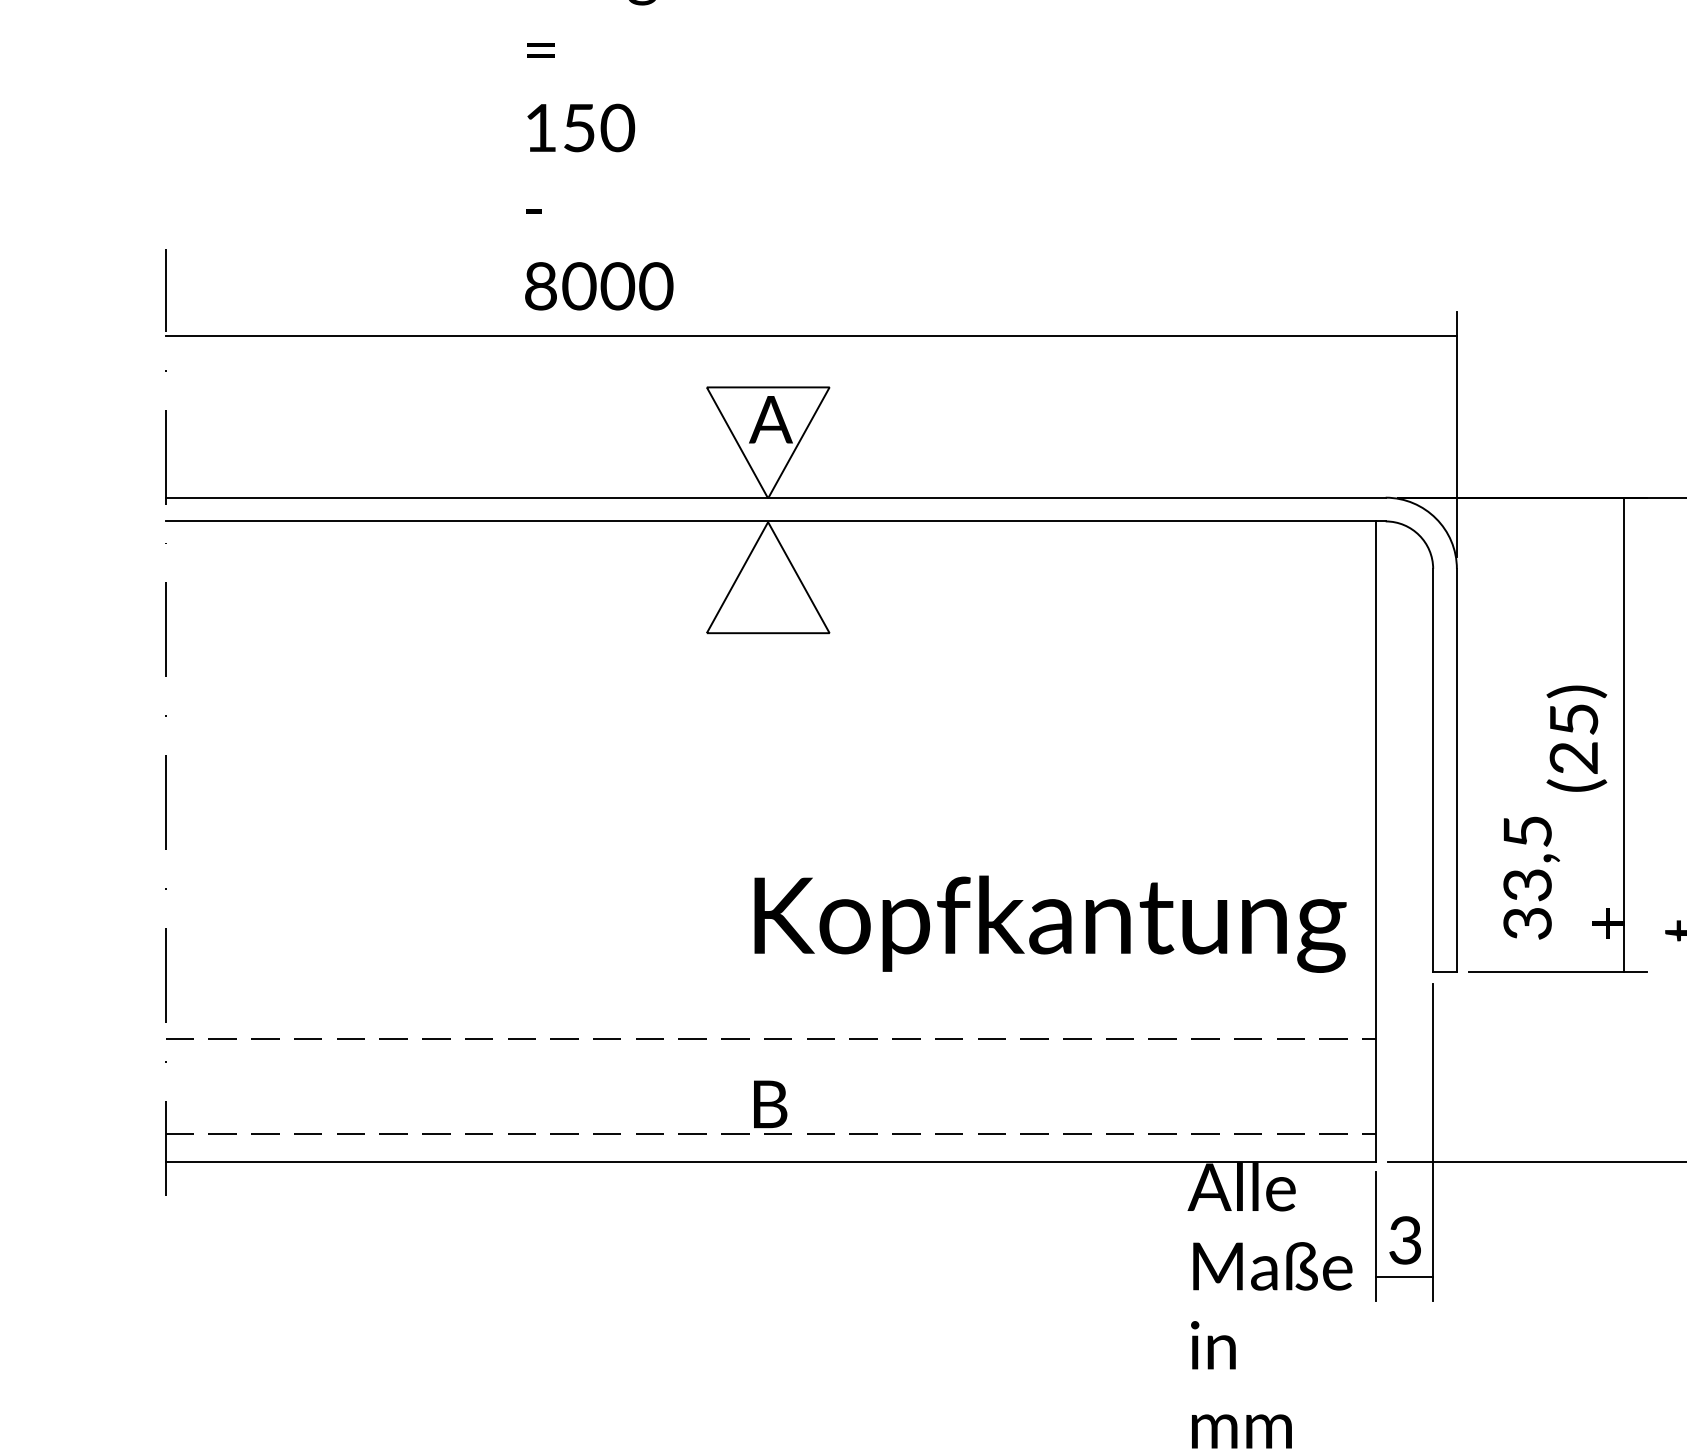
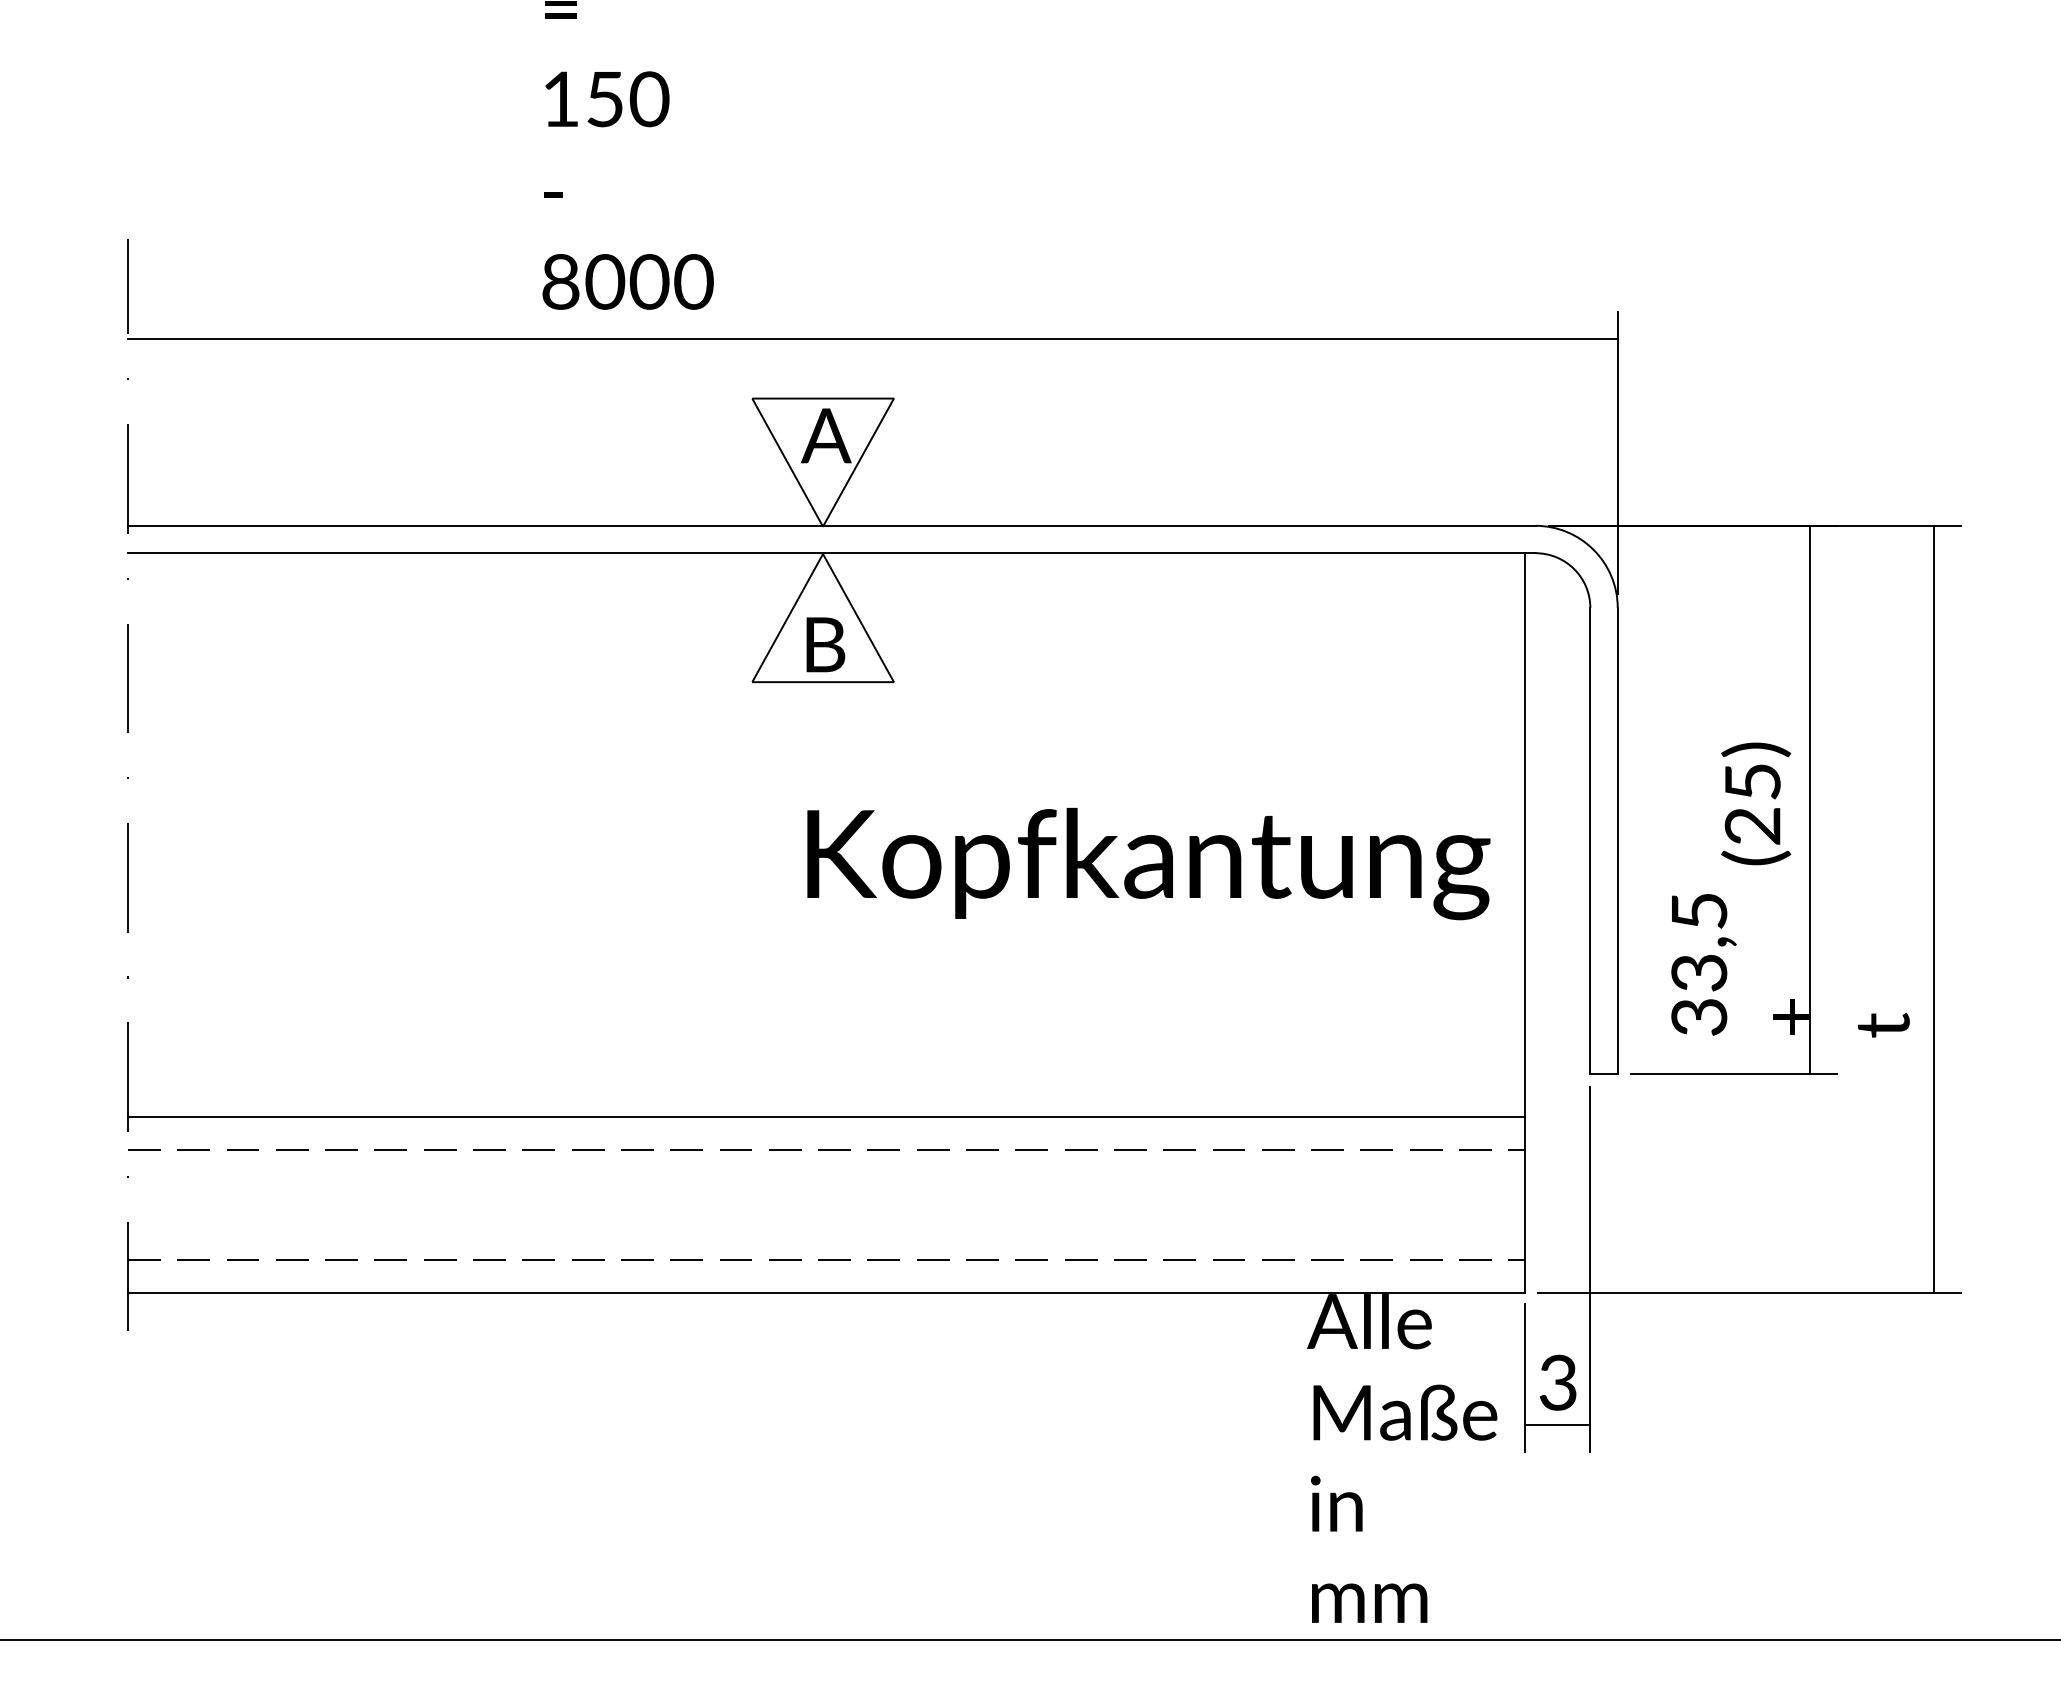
text: (1050, 923) -> (1148, 863), moved
line: (770, 1010) -> (825, 1117), added
text: (770, 1104) -> (825, 644), moved

